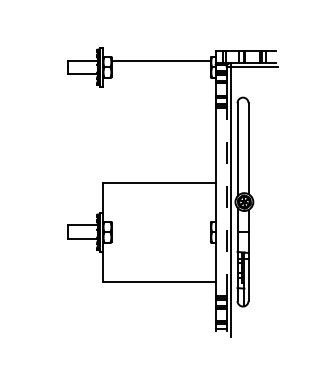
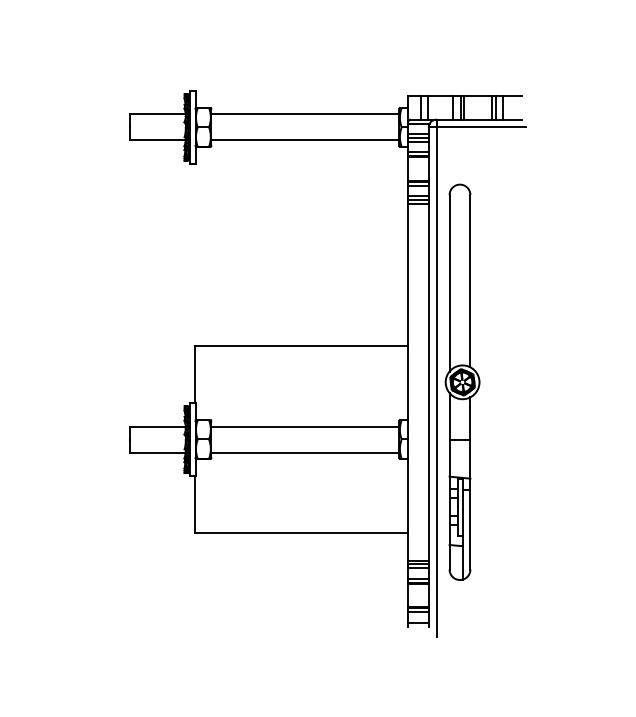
line: (161, 74) -> (305, 140), added
line: (226, 201) -> (428, 381), dashed -> solid
line: (161, 225) -> (305, 426), added
line: (161, 239) -> (305, 453), added

